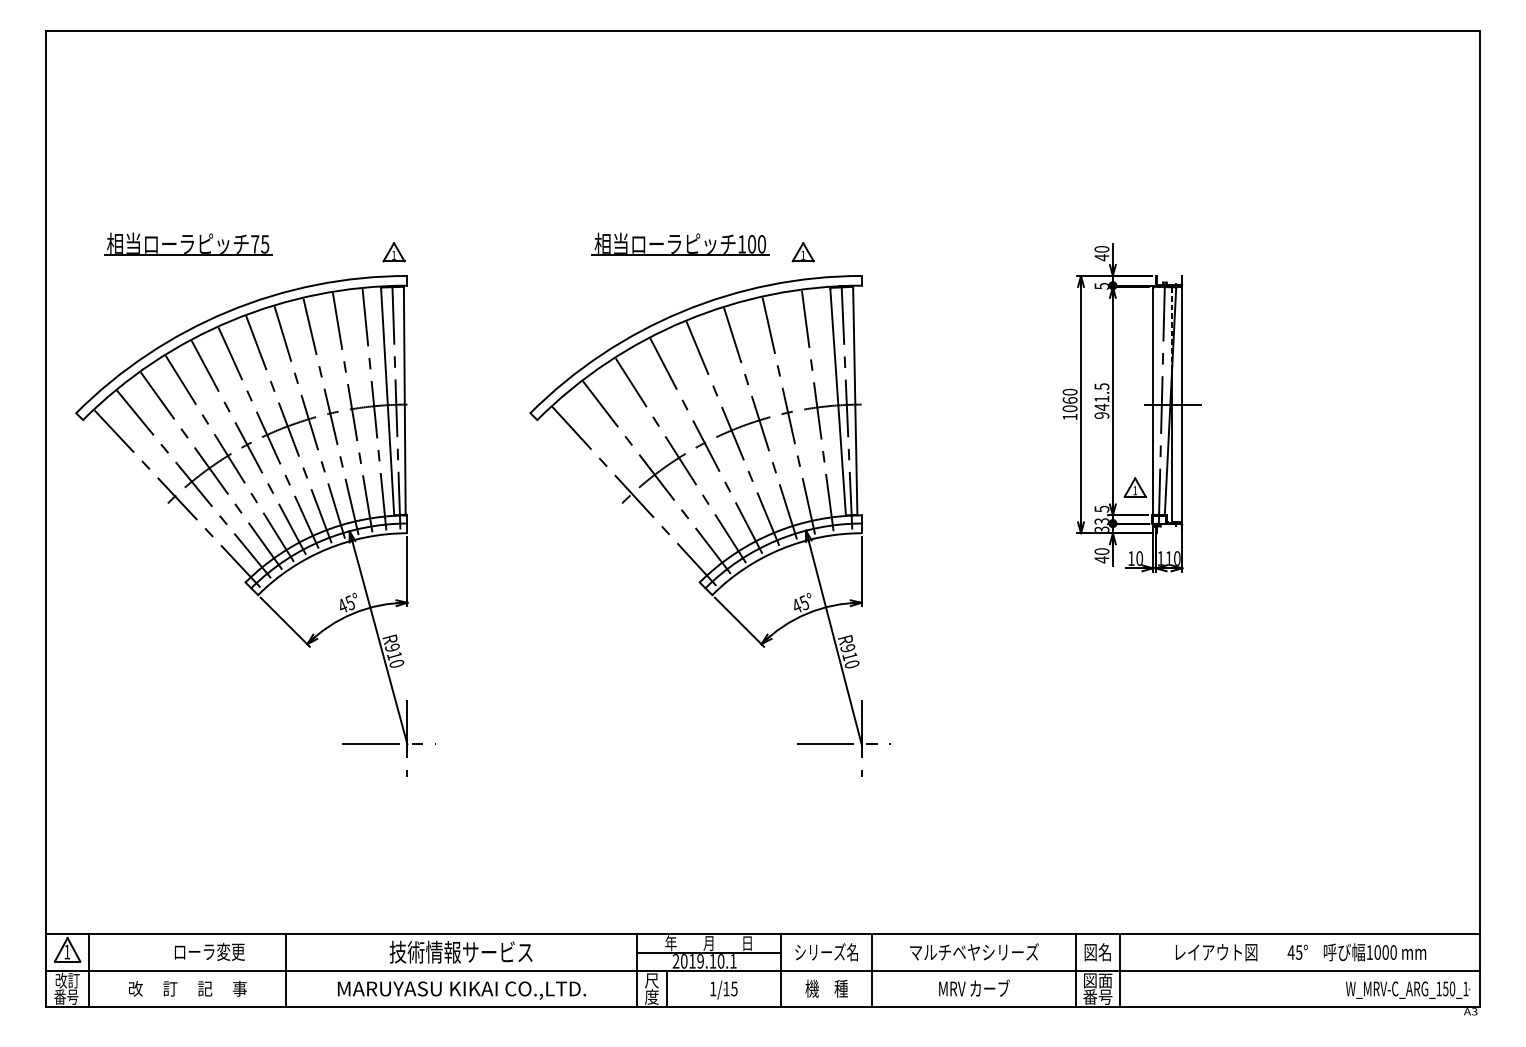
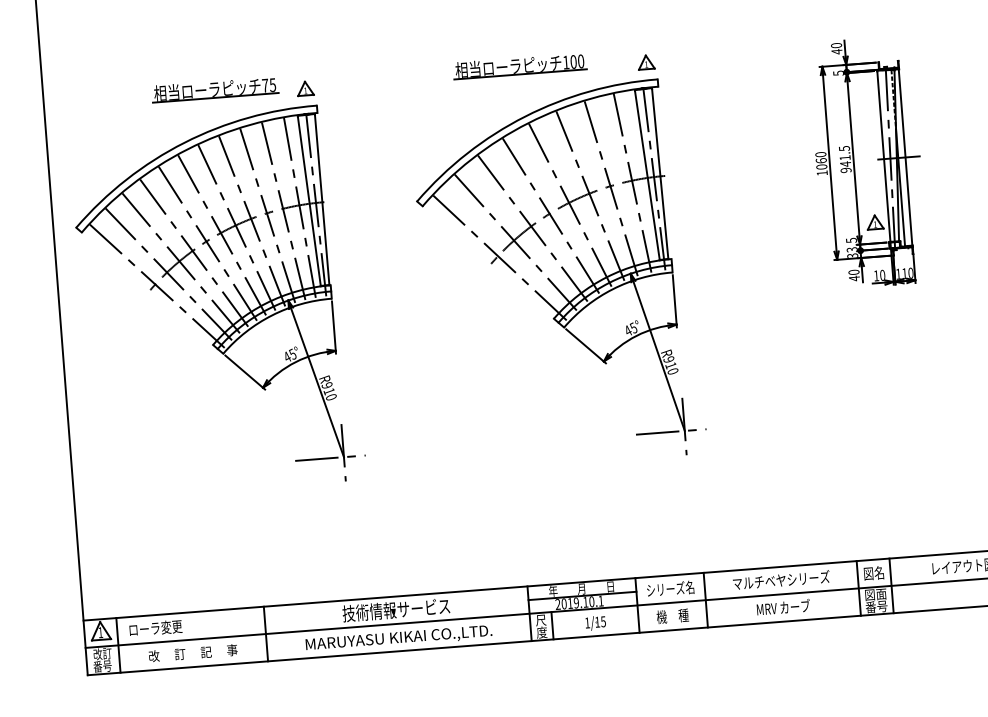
part: (188, 243) -> (215, 88), moved
part: (802, 252) -> (645, 62), moved
text: (209, 951) -> (155, 627), moved

